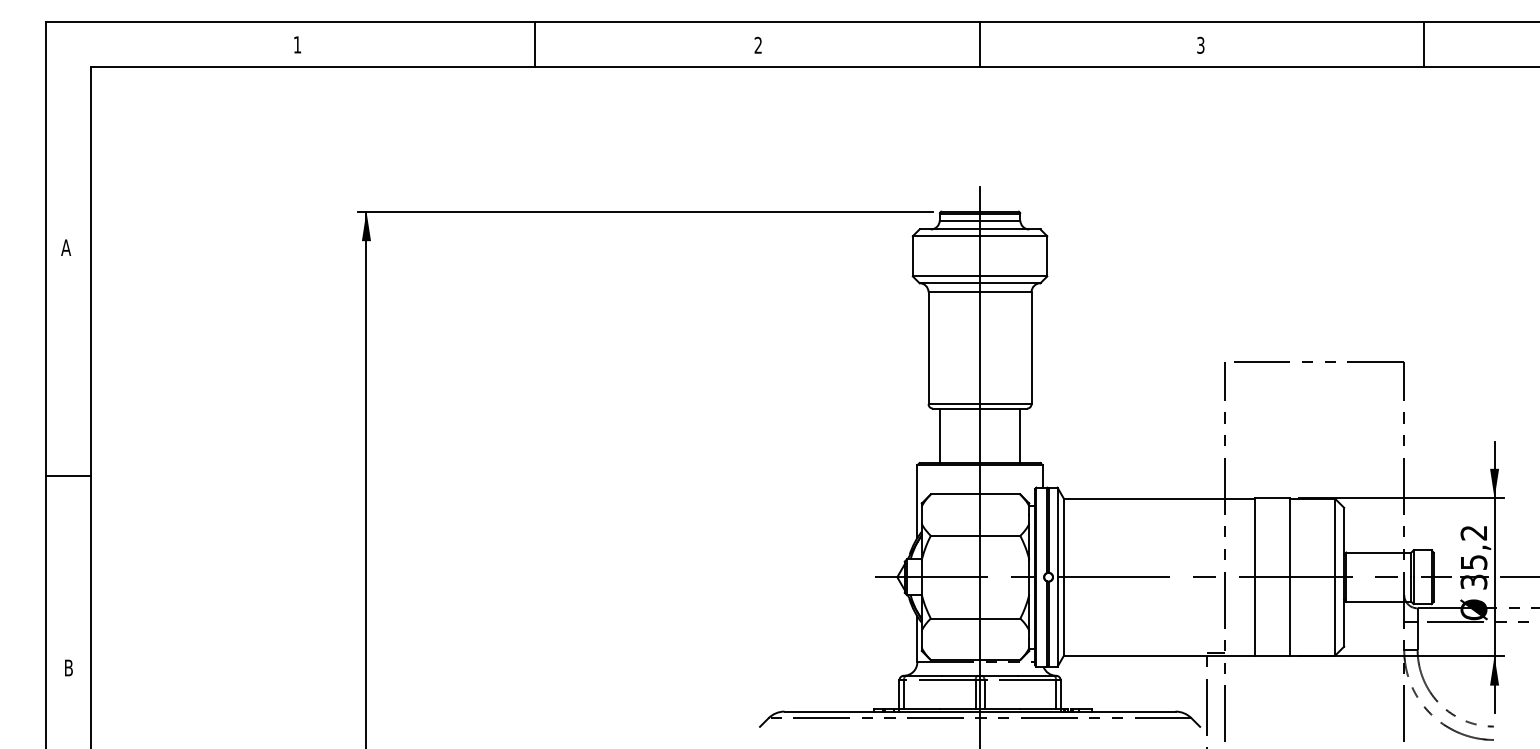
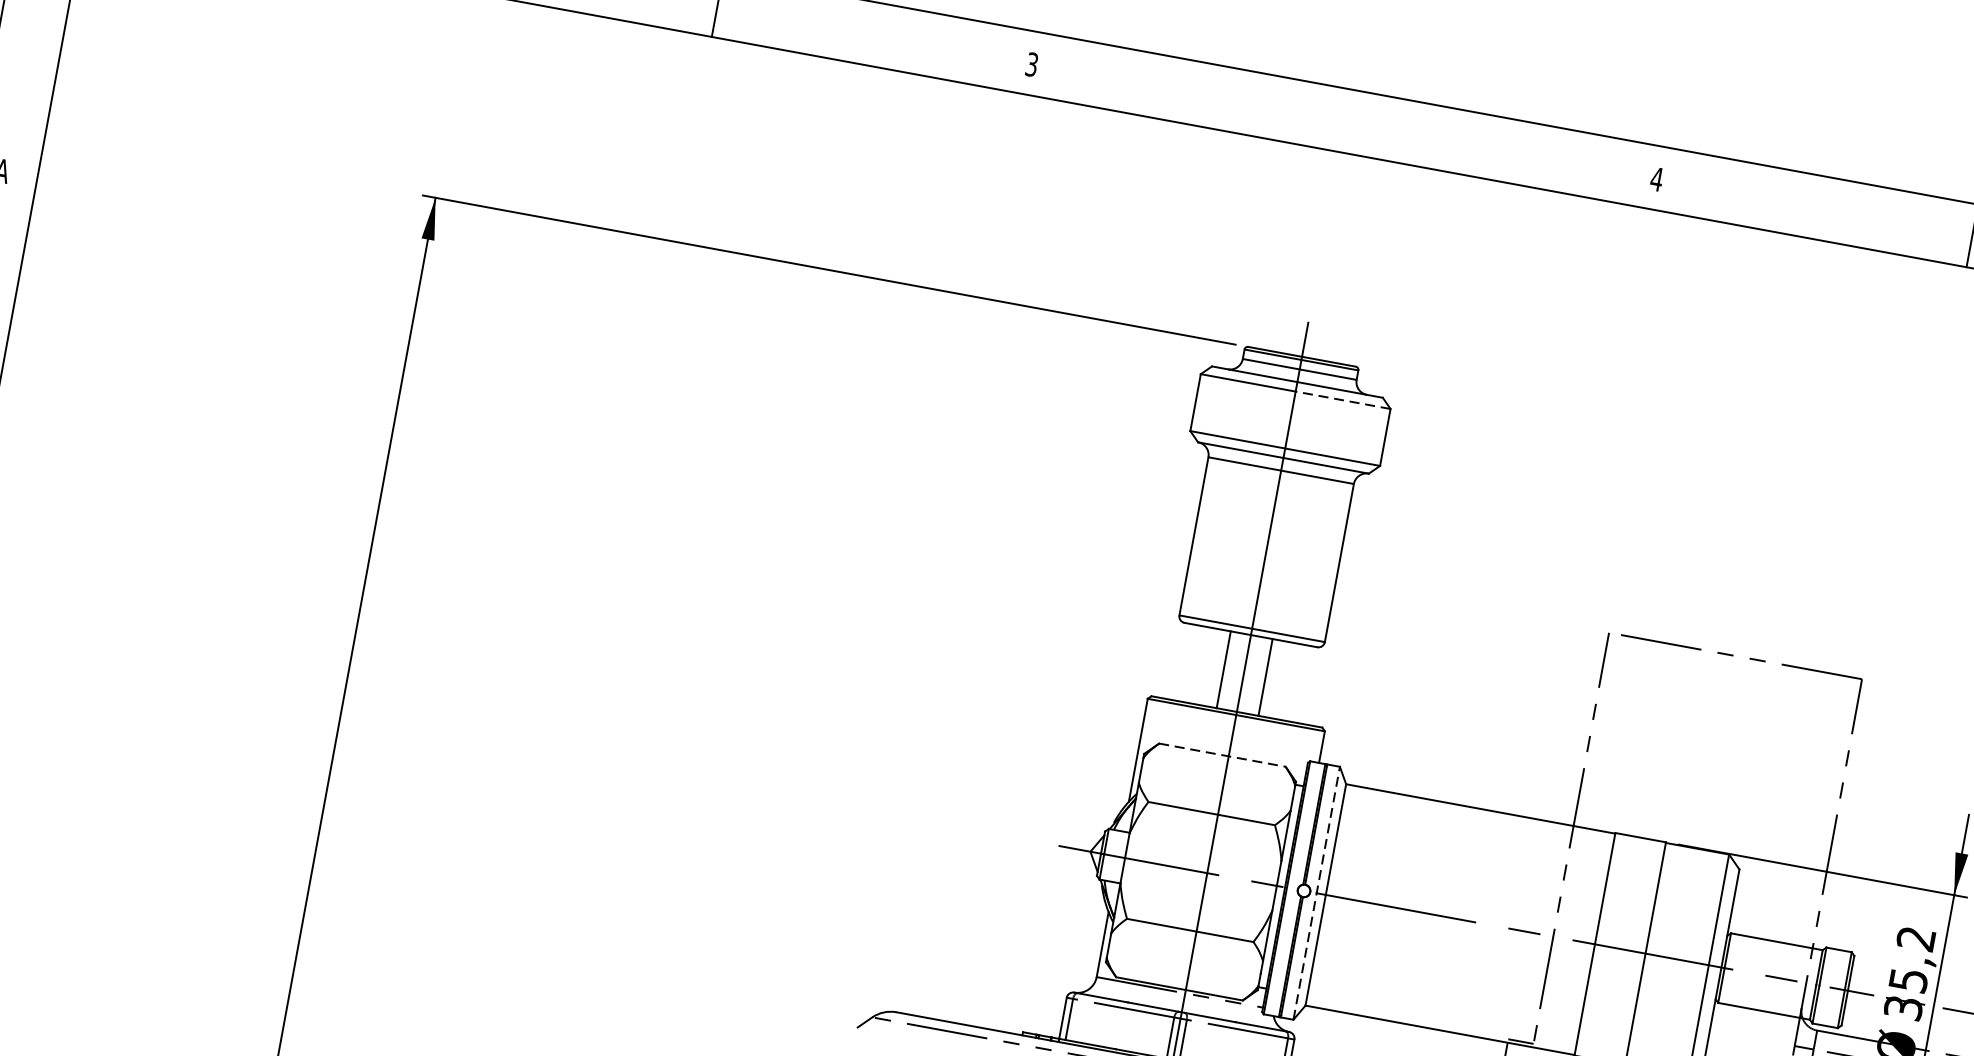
line: (979, 44) -> (1344, 120), removed
text: (1200, 44) -> (1656, 178), 3 -> 4
text: (757, 45) -> (1030, 64), 2 -> 3
line: (1013, 236) -> (1342, 400), solid -> dashed
line: (939, 435) -> (1223, 669), moved
line: (1020, 435) -> (1265, 677), moved
line: (975, 494) -> (1222, 755), solid -> dashed
line: (1057, 577) -> (1316, 893), solid -> dashed

